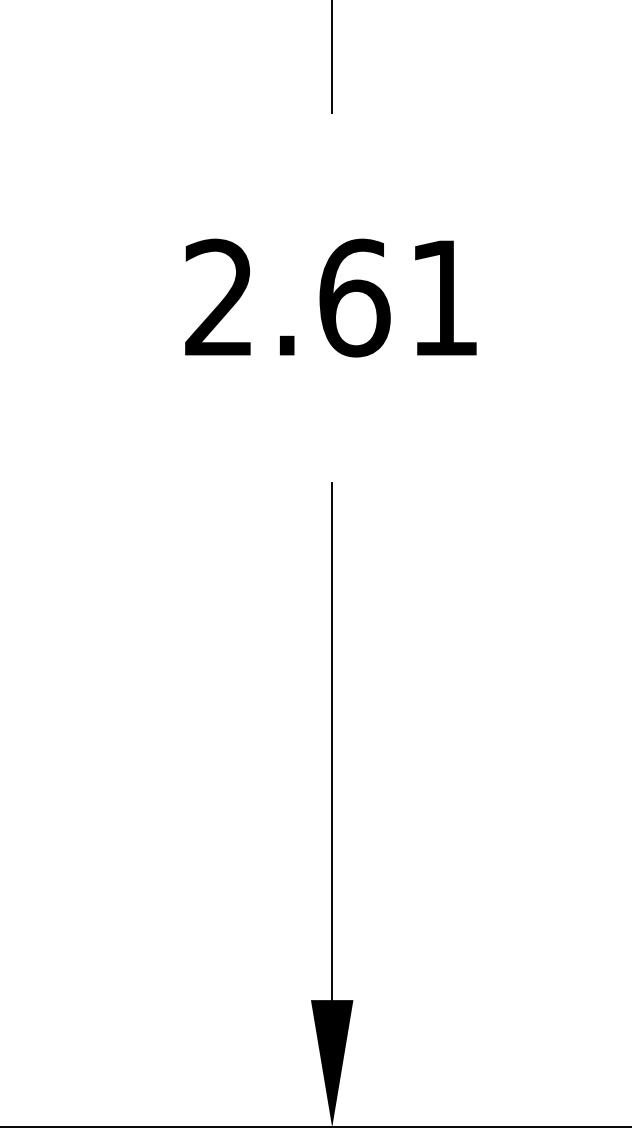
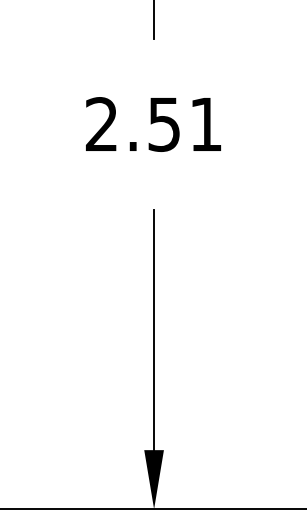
text: (354, 298) -> (164, 124), 2.61 -> 2.51

